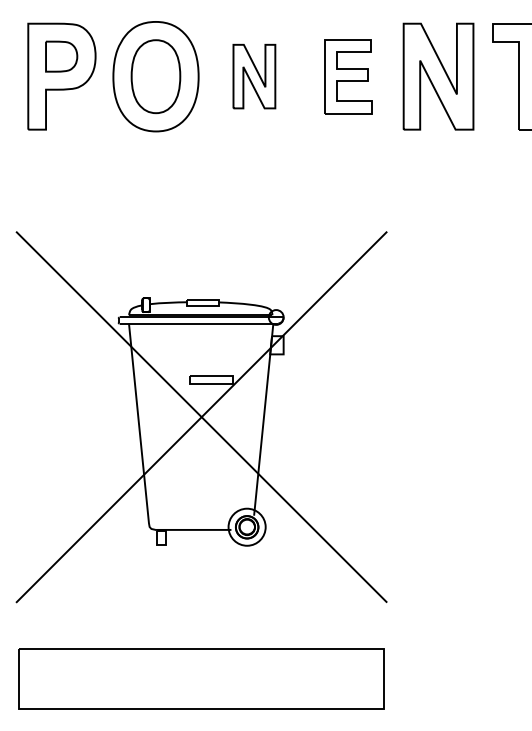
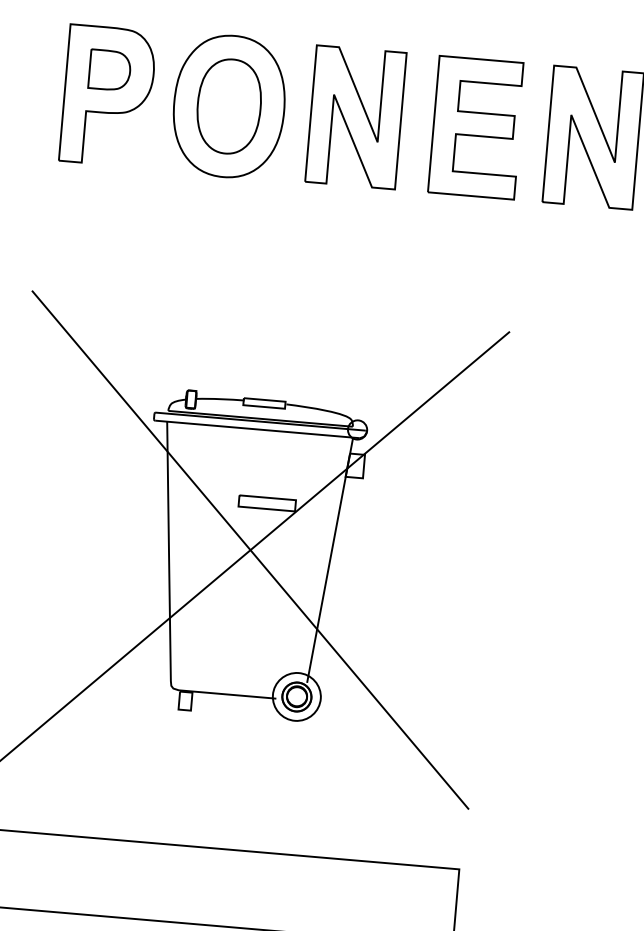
part: (254, 76) -> (356, 117), size x1.67
part: (348, 76) -> (477, 127), size x1.43

